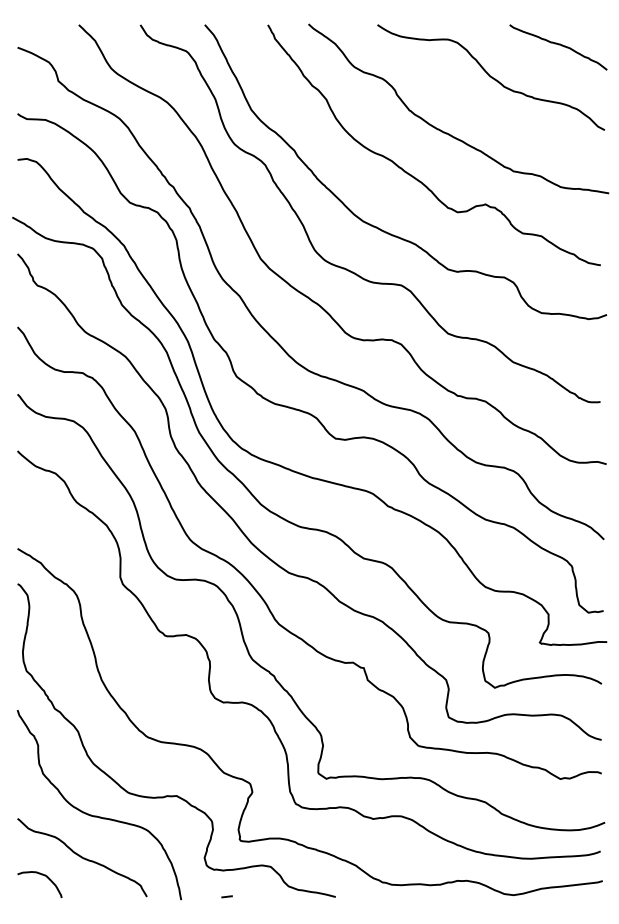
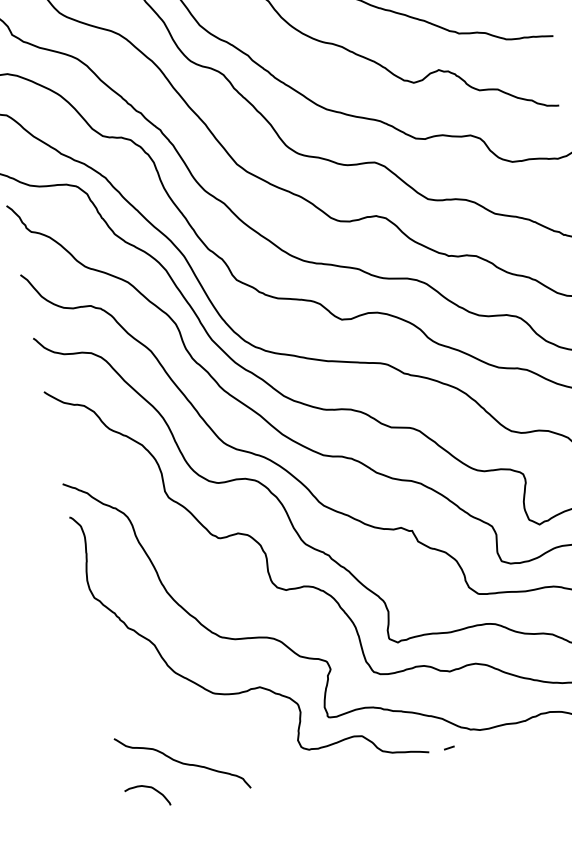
curve: (97, 815) -> (188, 720), removed
line: (226, 896) -> (448, 747), moved

